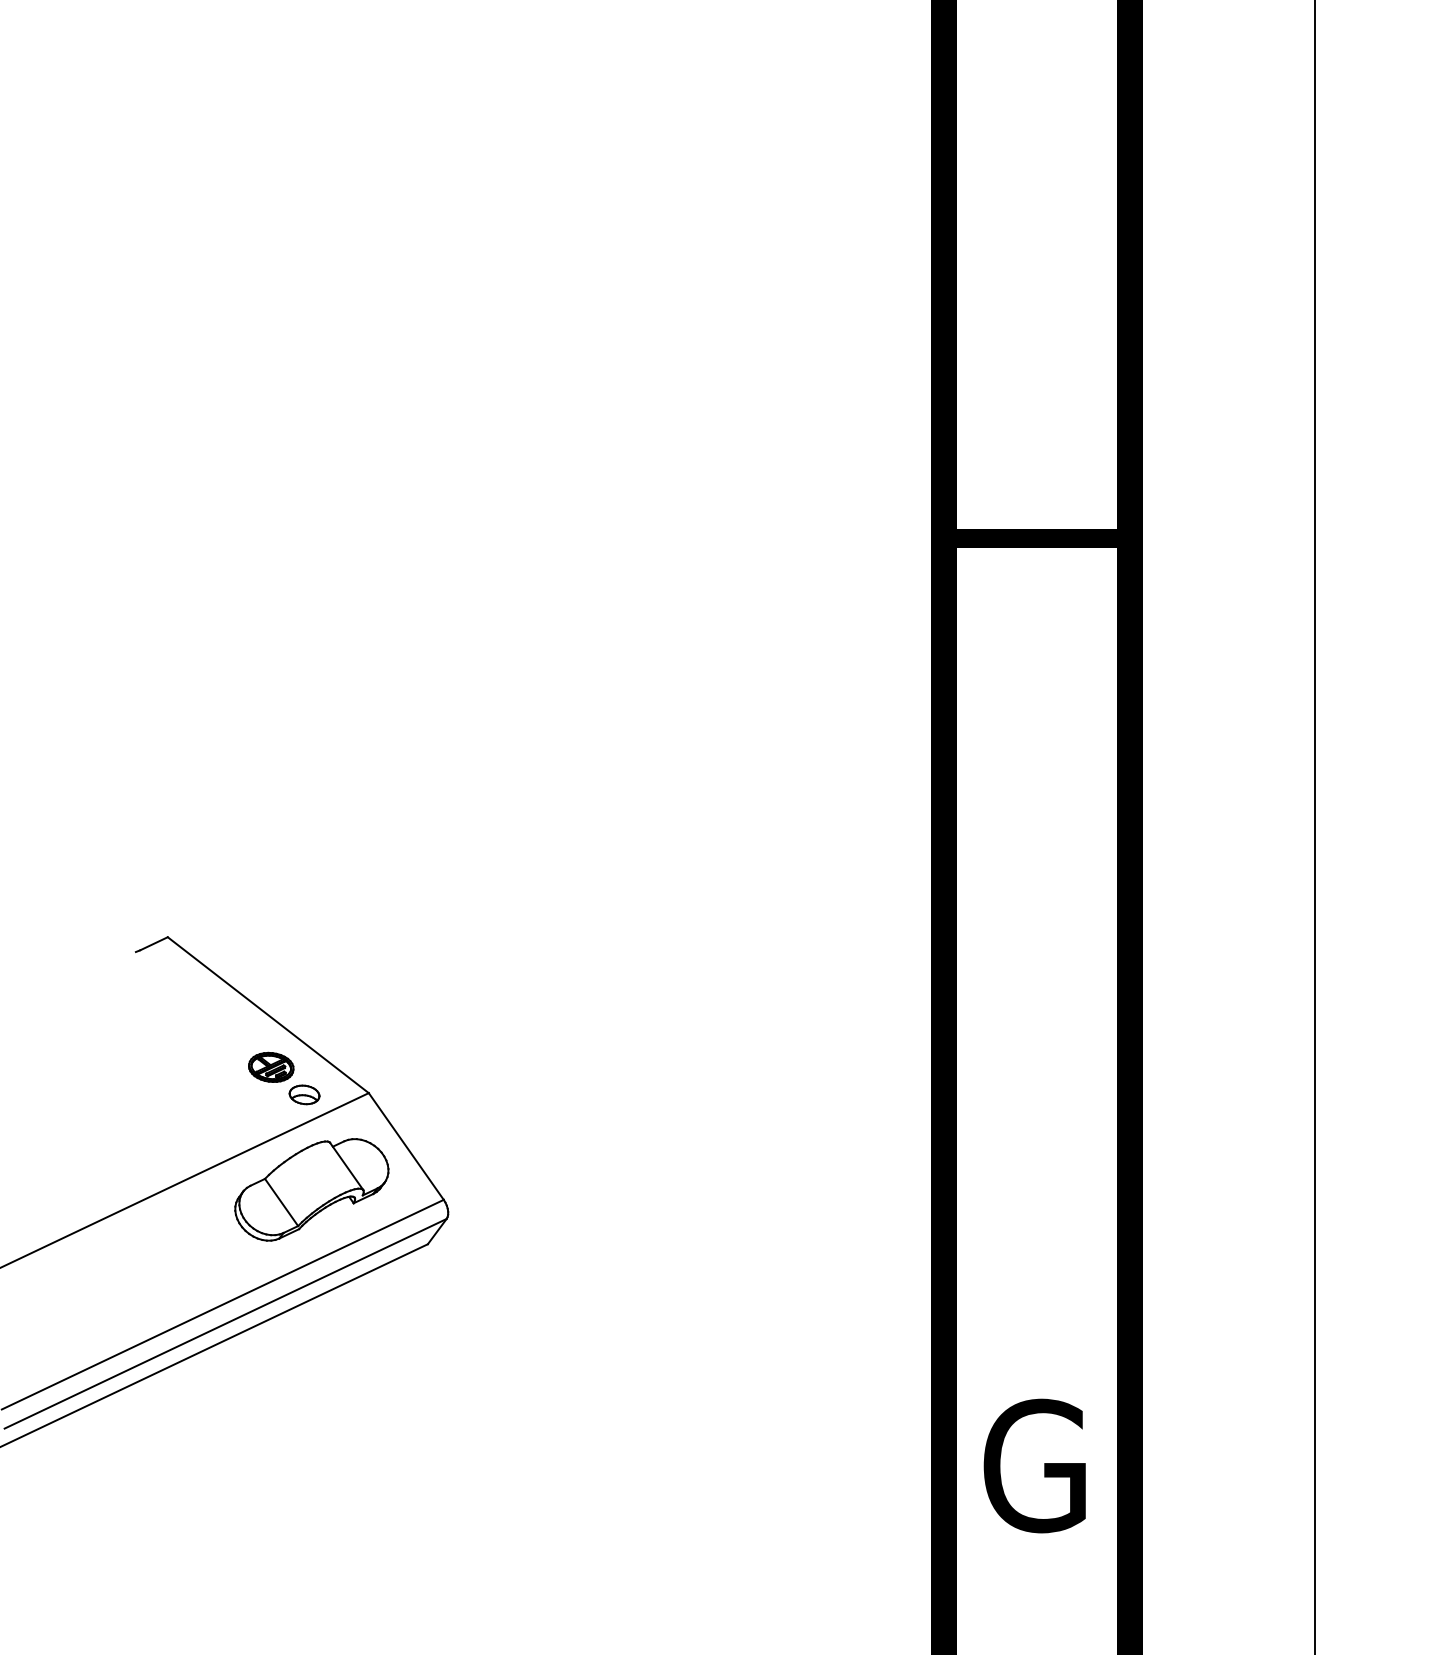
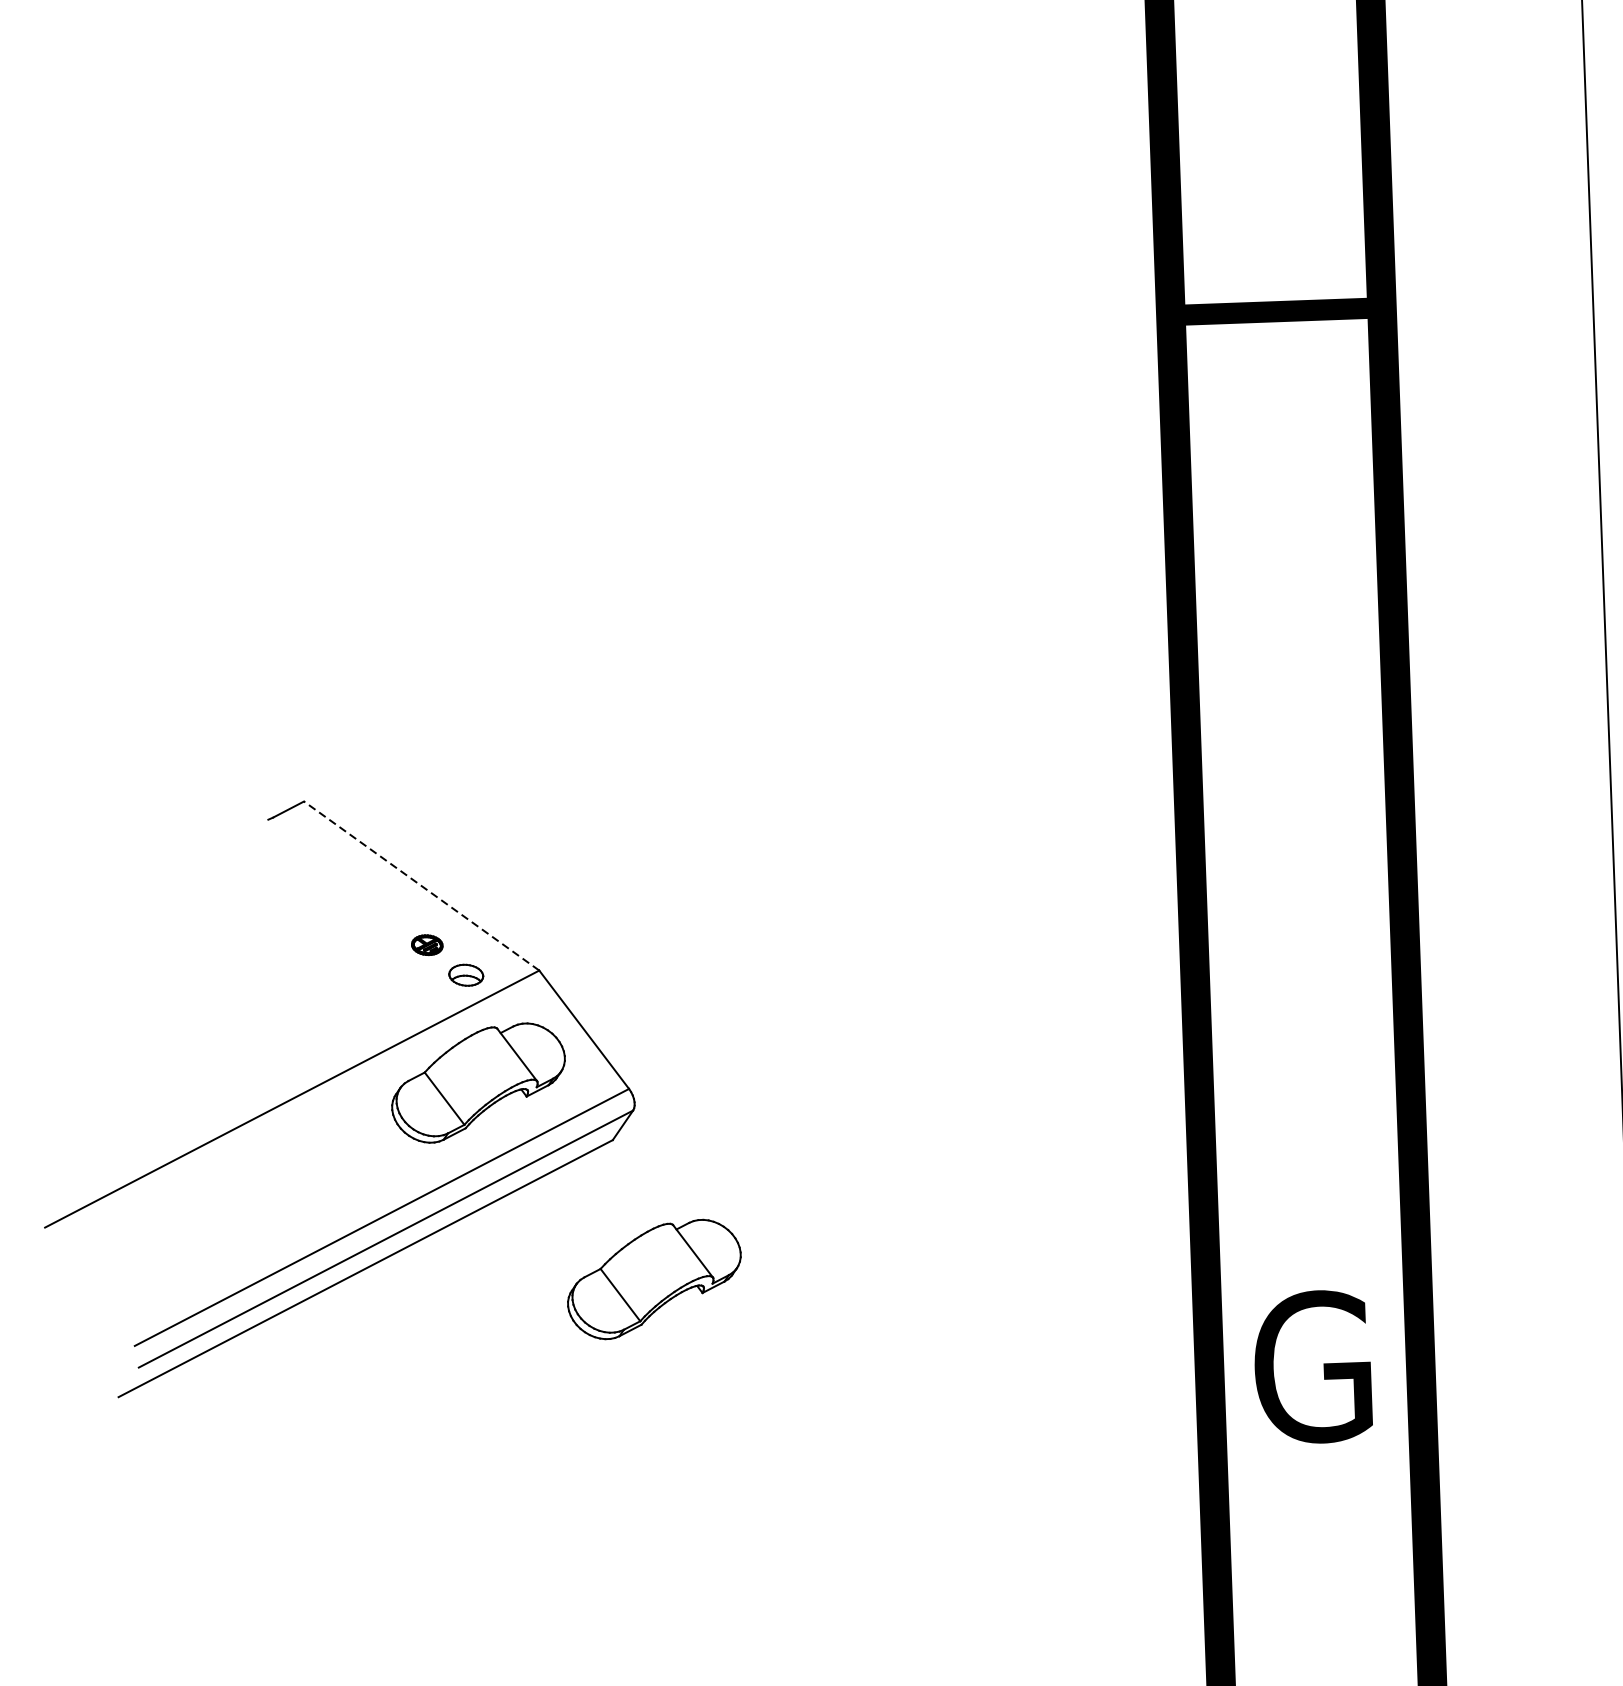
line: (267, 1014) -> (420, 885), solid -> dashed
part: (271, 1066) -> (427, 944), size x0.6
part: (459, 1367) -> (653, 1279), added

